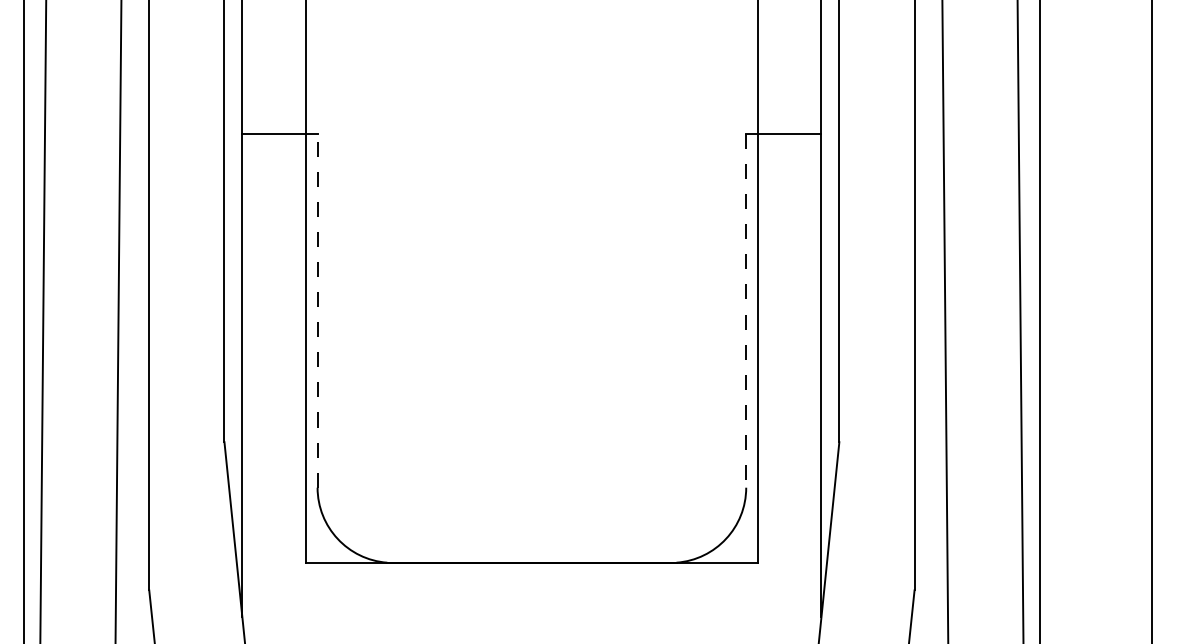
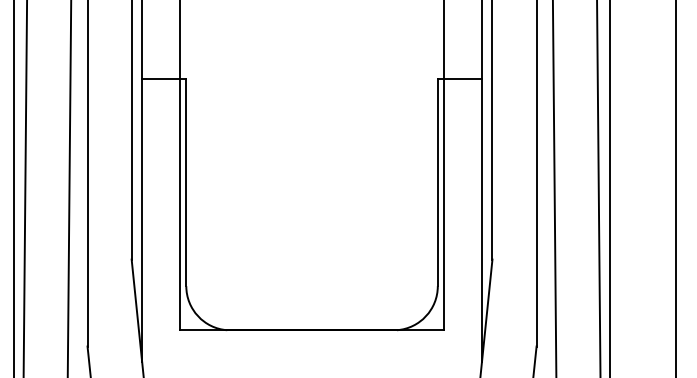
line: (317, 310) -> (186, 182), dashed -> solid
line: (745, 310) -> (437, 182), dashed -> solid

